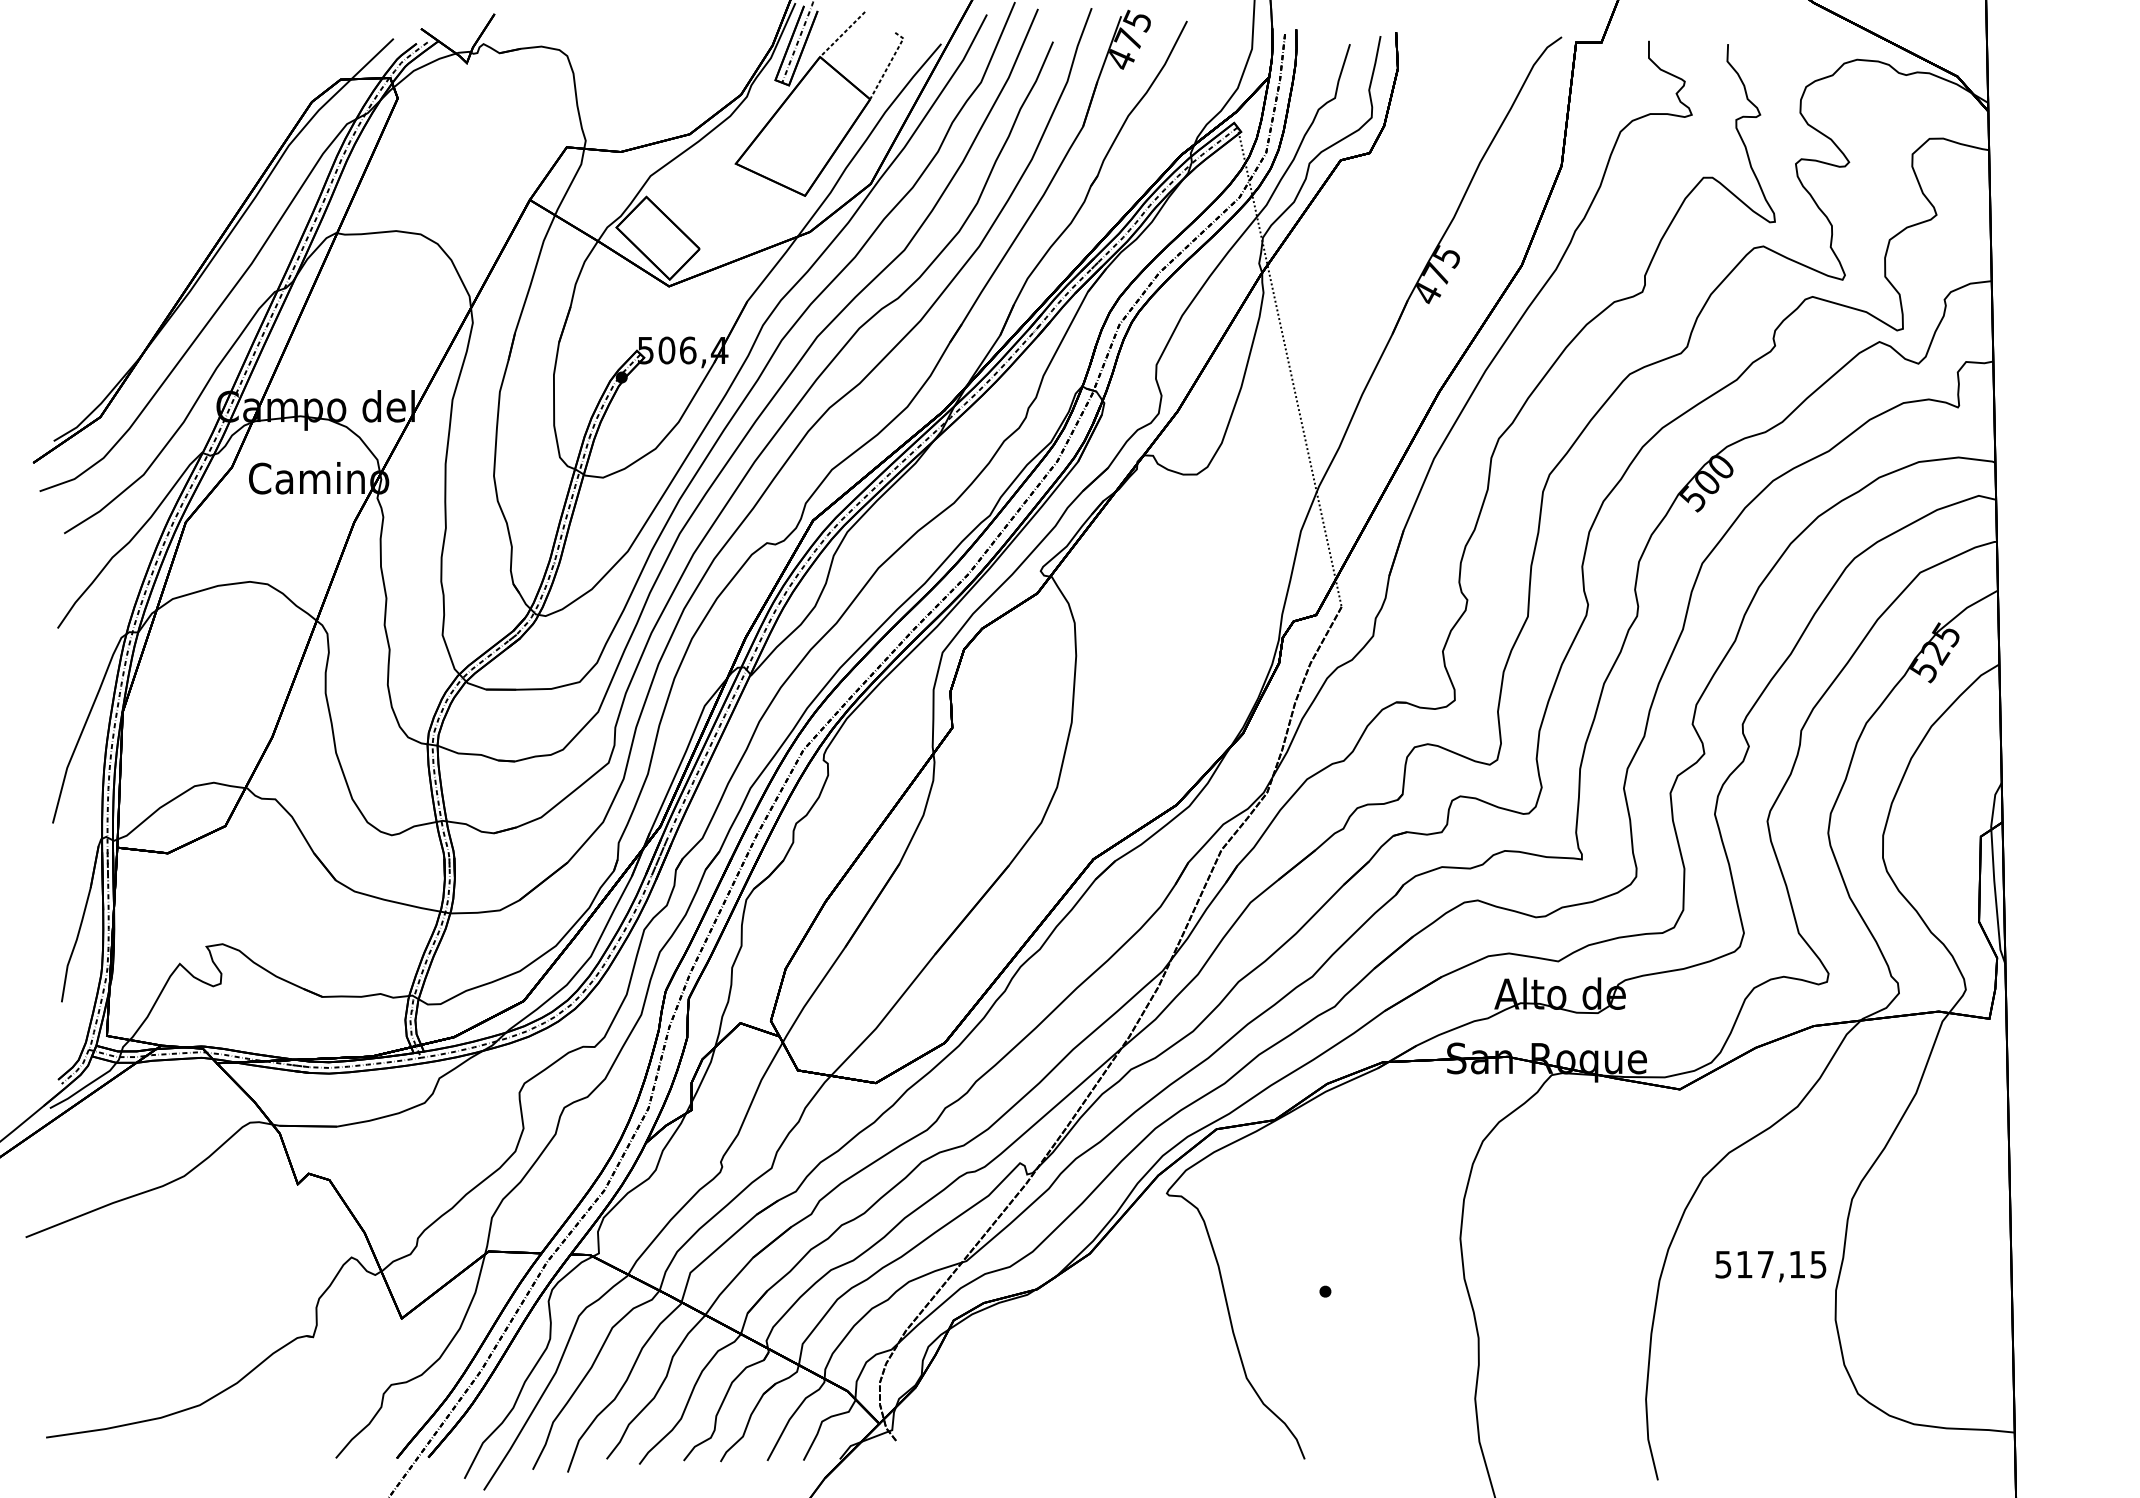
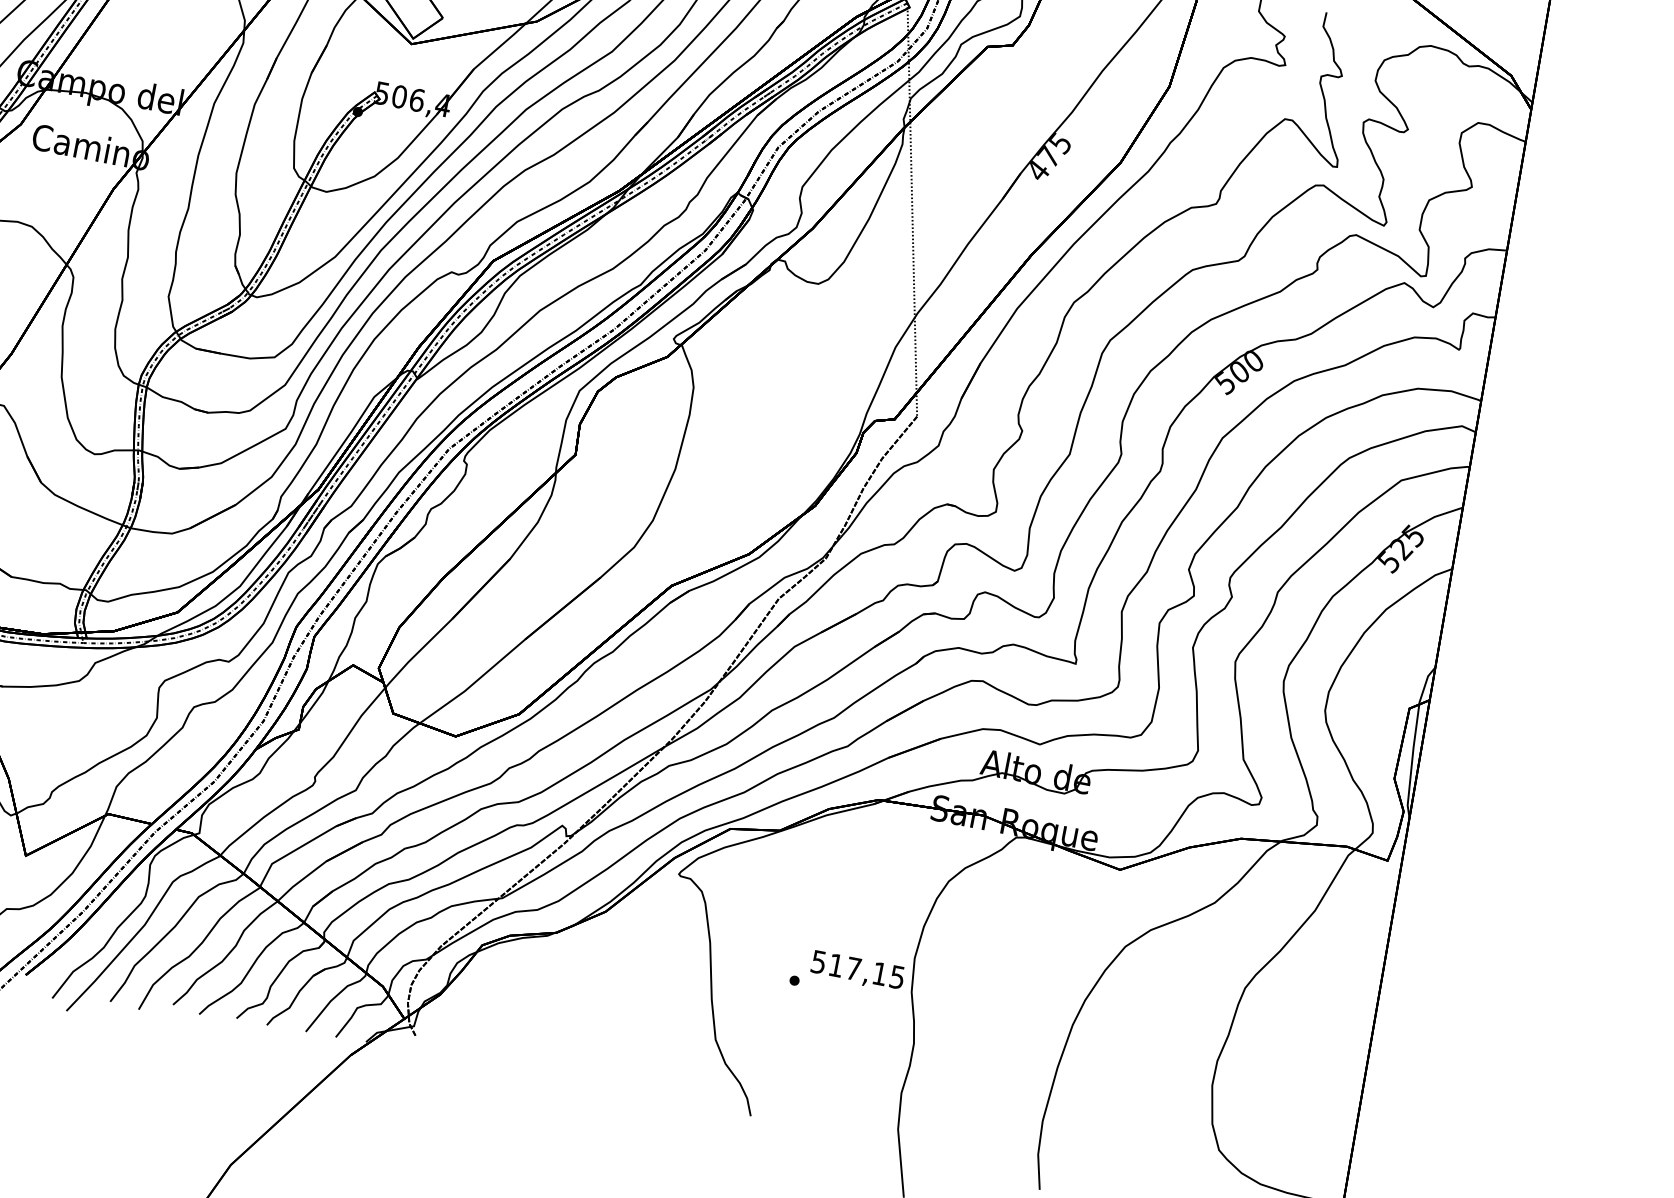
text: (1770, 1266) -> (857, 971), moved

